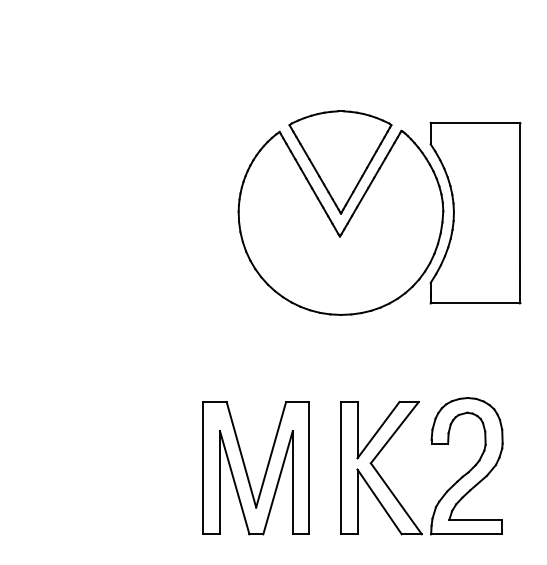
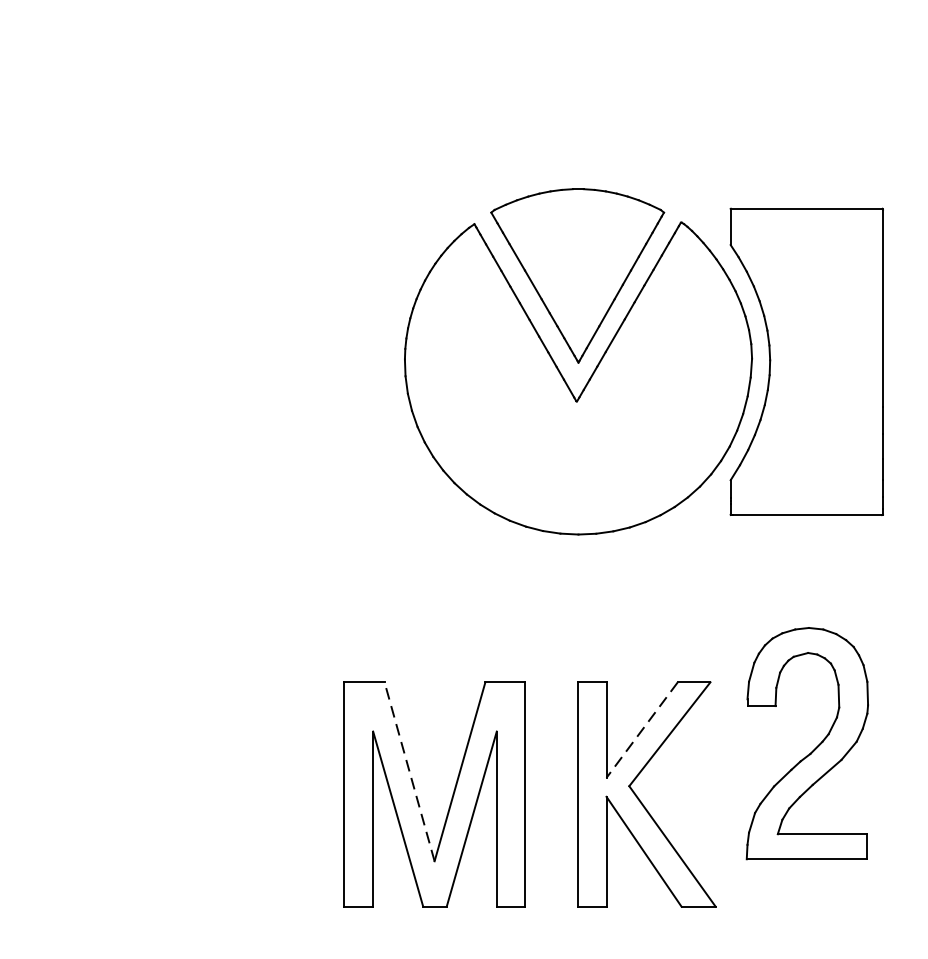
line: (378, 430) -> (642, 730), solid -> dashed
line: (241, 454) -> (409, 771), solid -> dashed
part: (466, 466) -> (806, 744), moved

